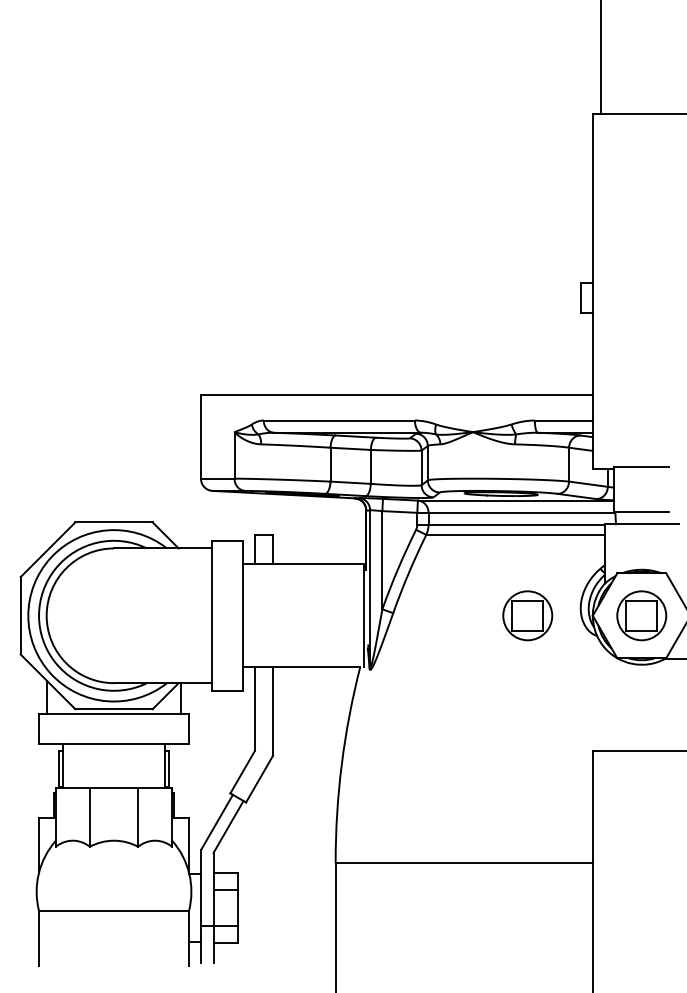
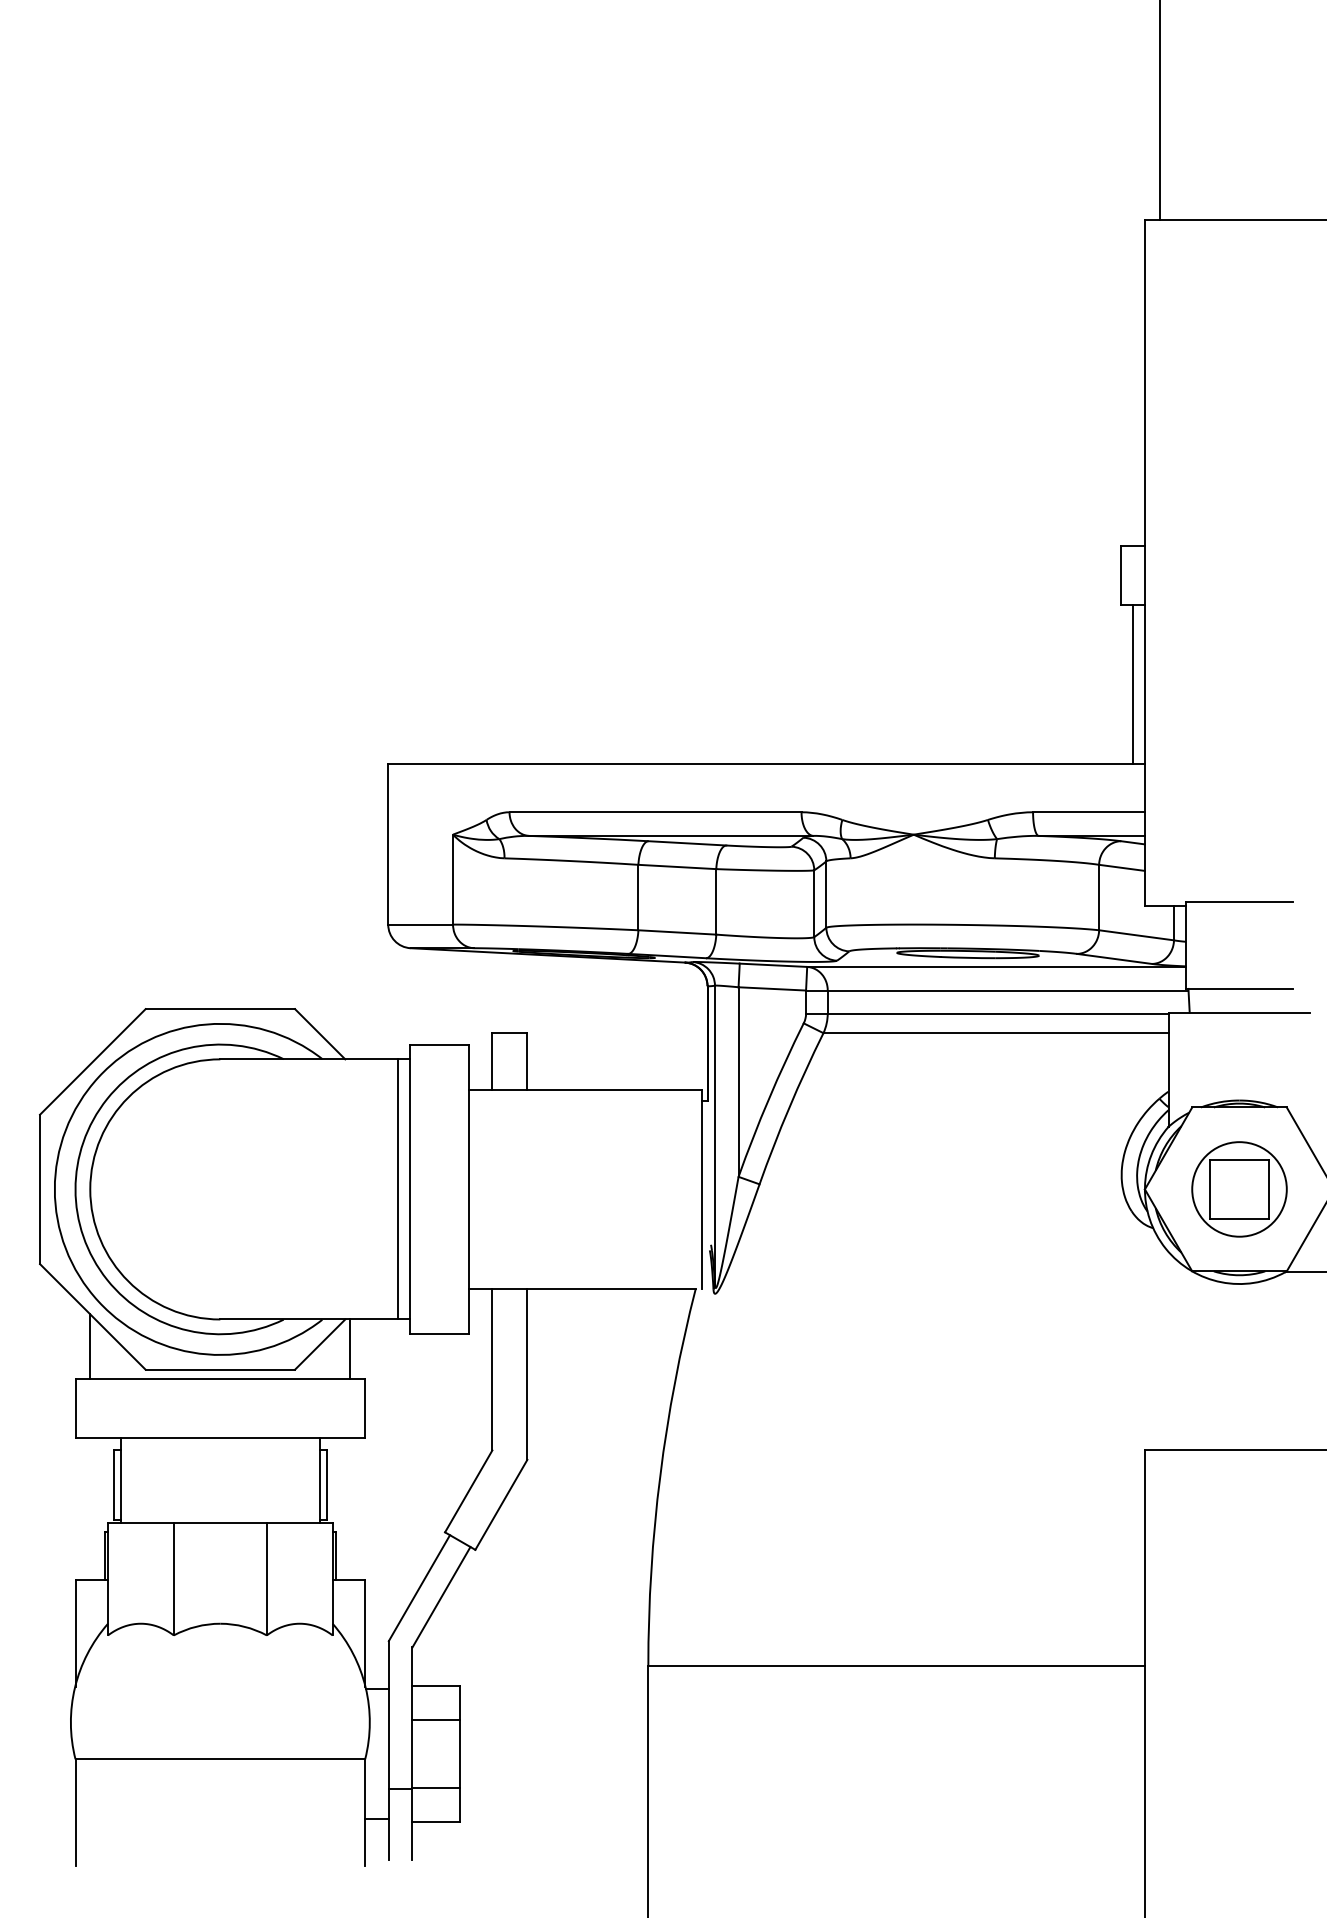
line: (586, 354) -> (1132, 684), added
line: (205, 615) -> (396, 1188), added
part: (527, 615) -> (1018, 1188), removed

